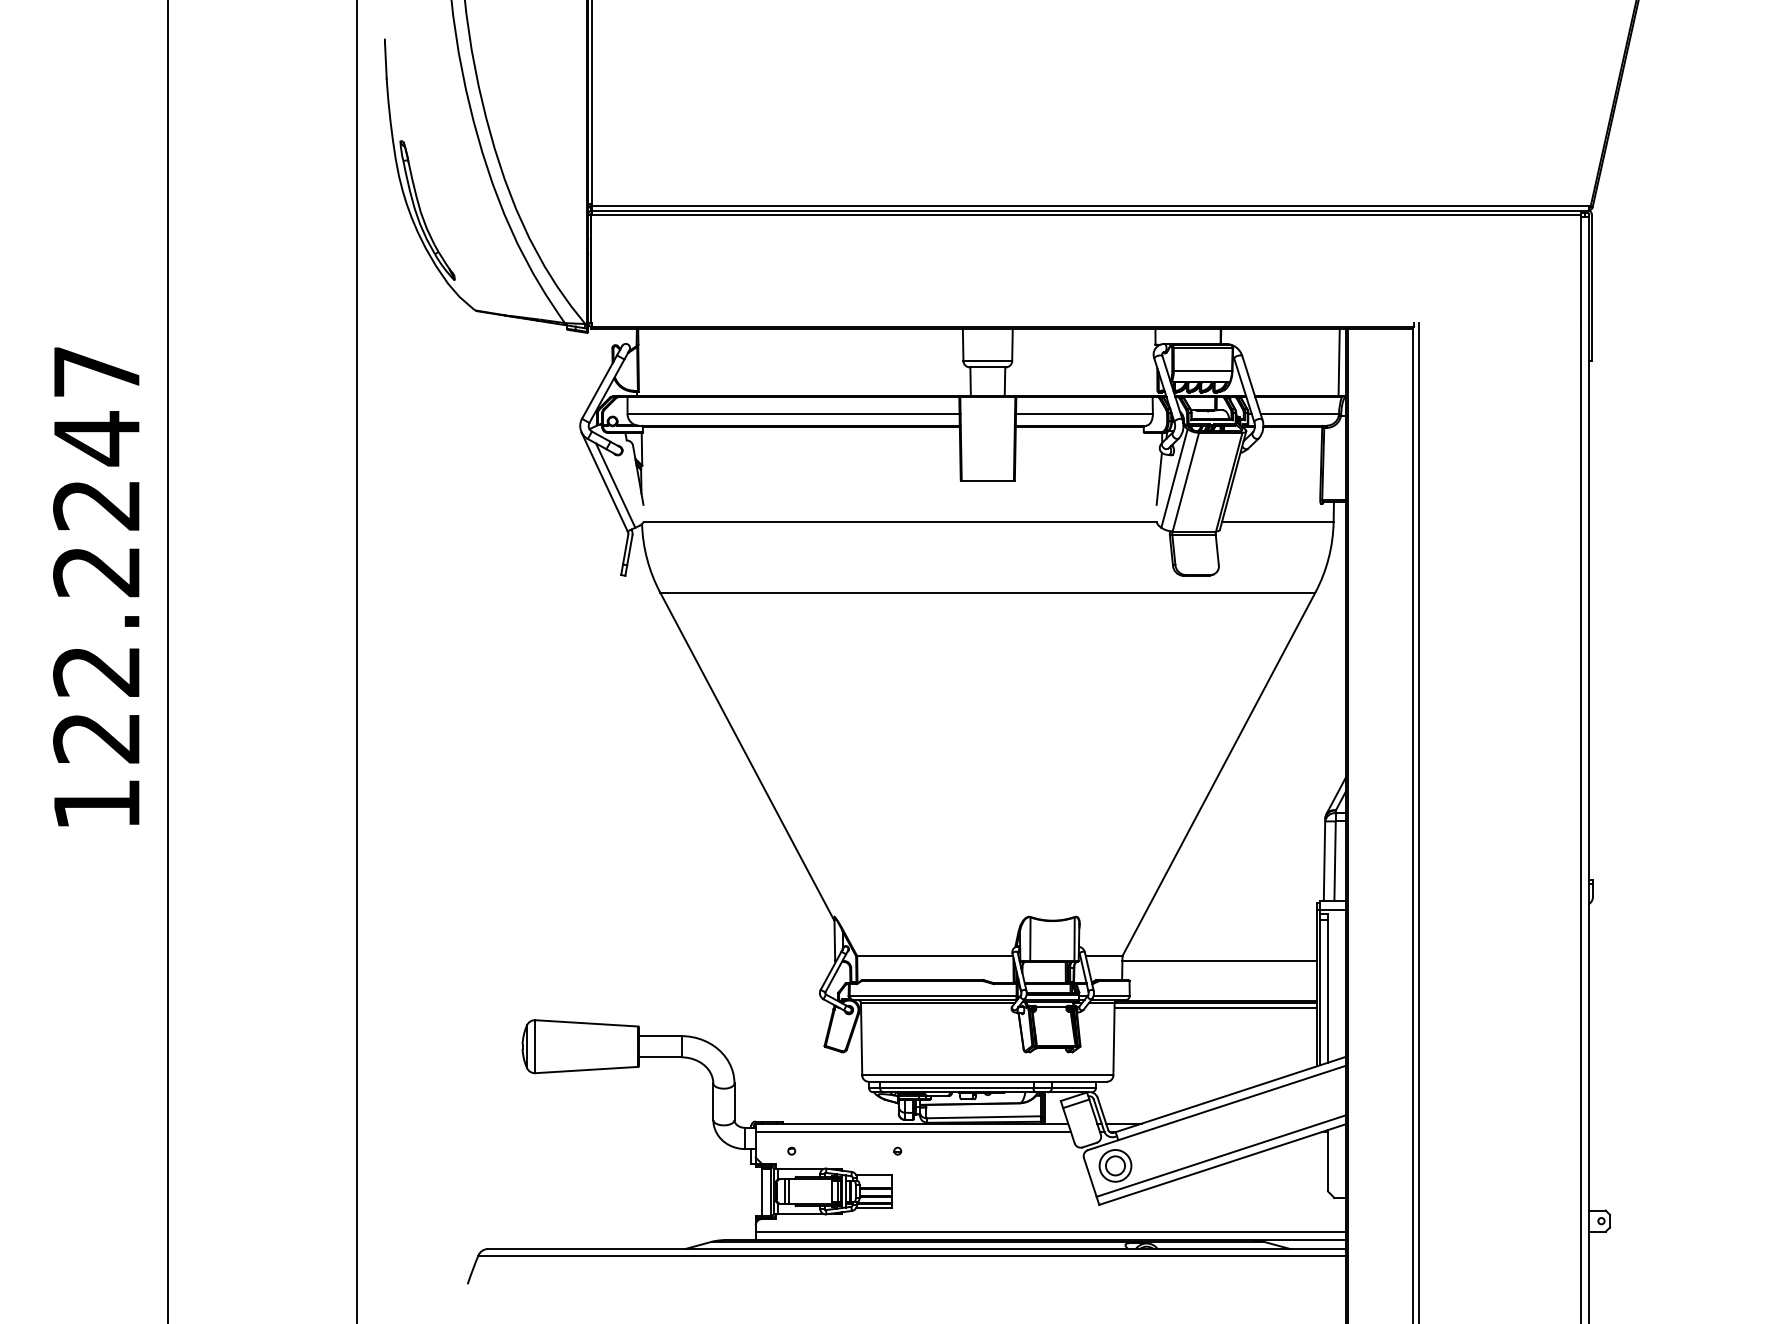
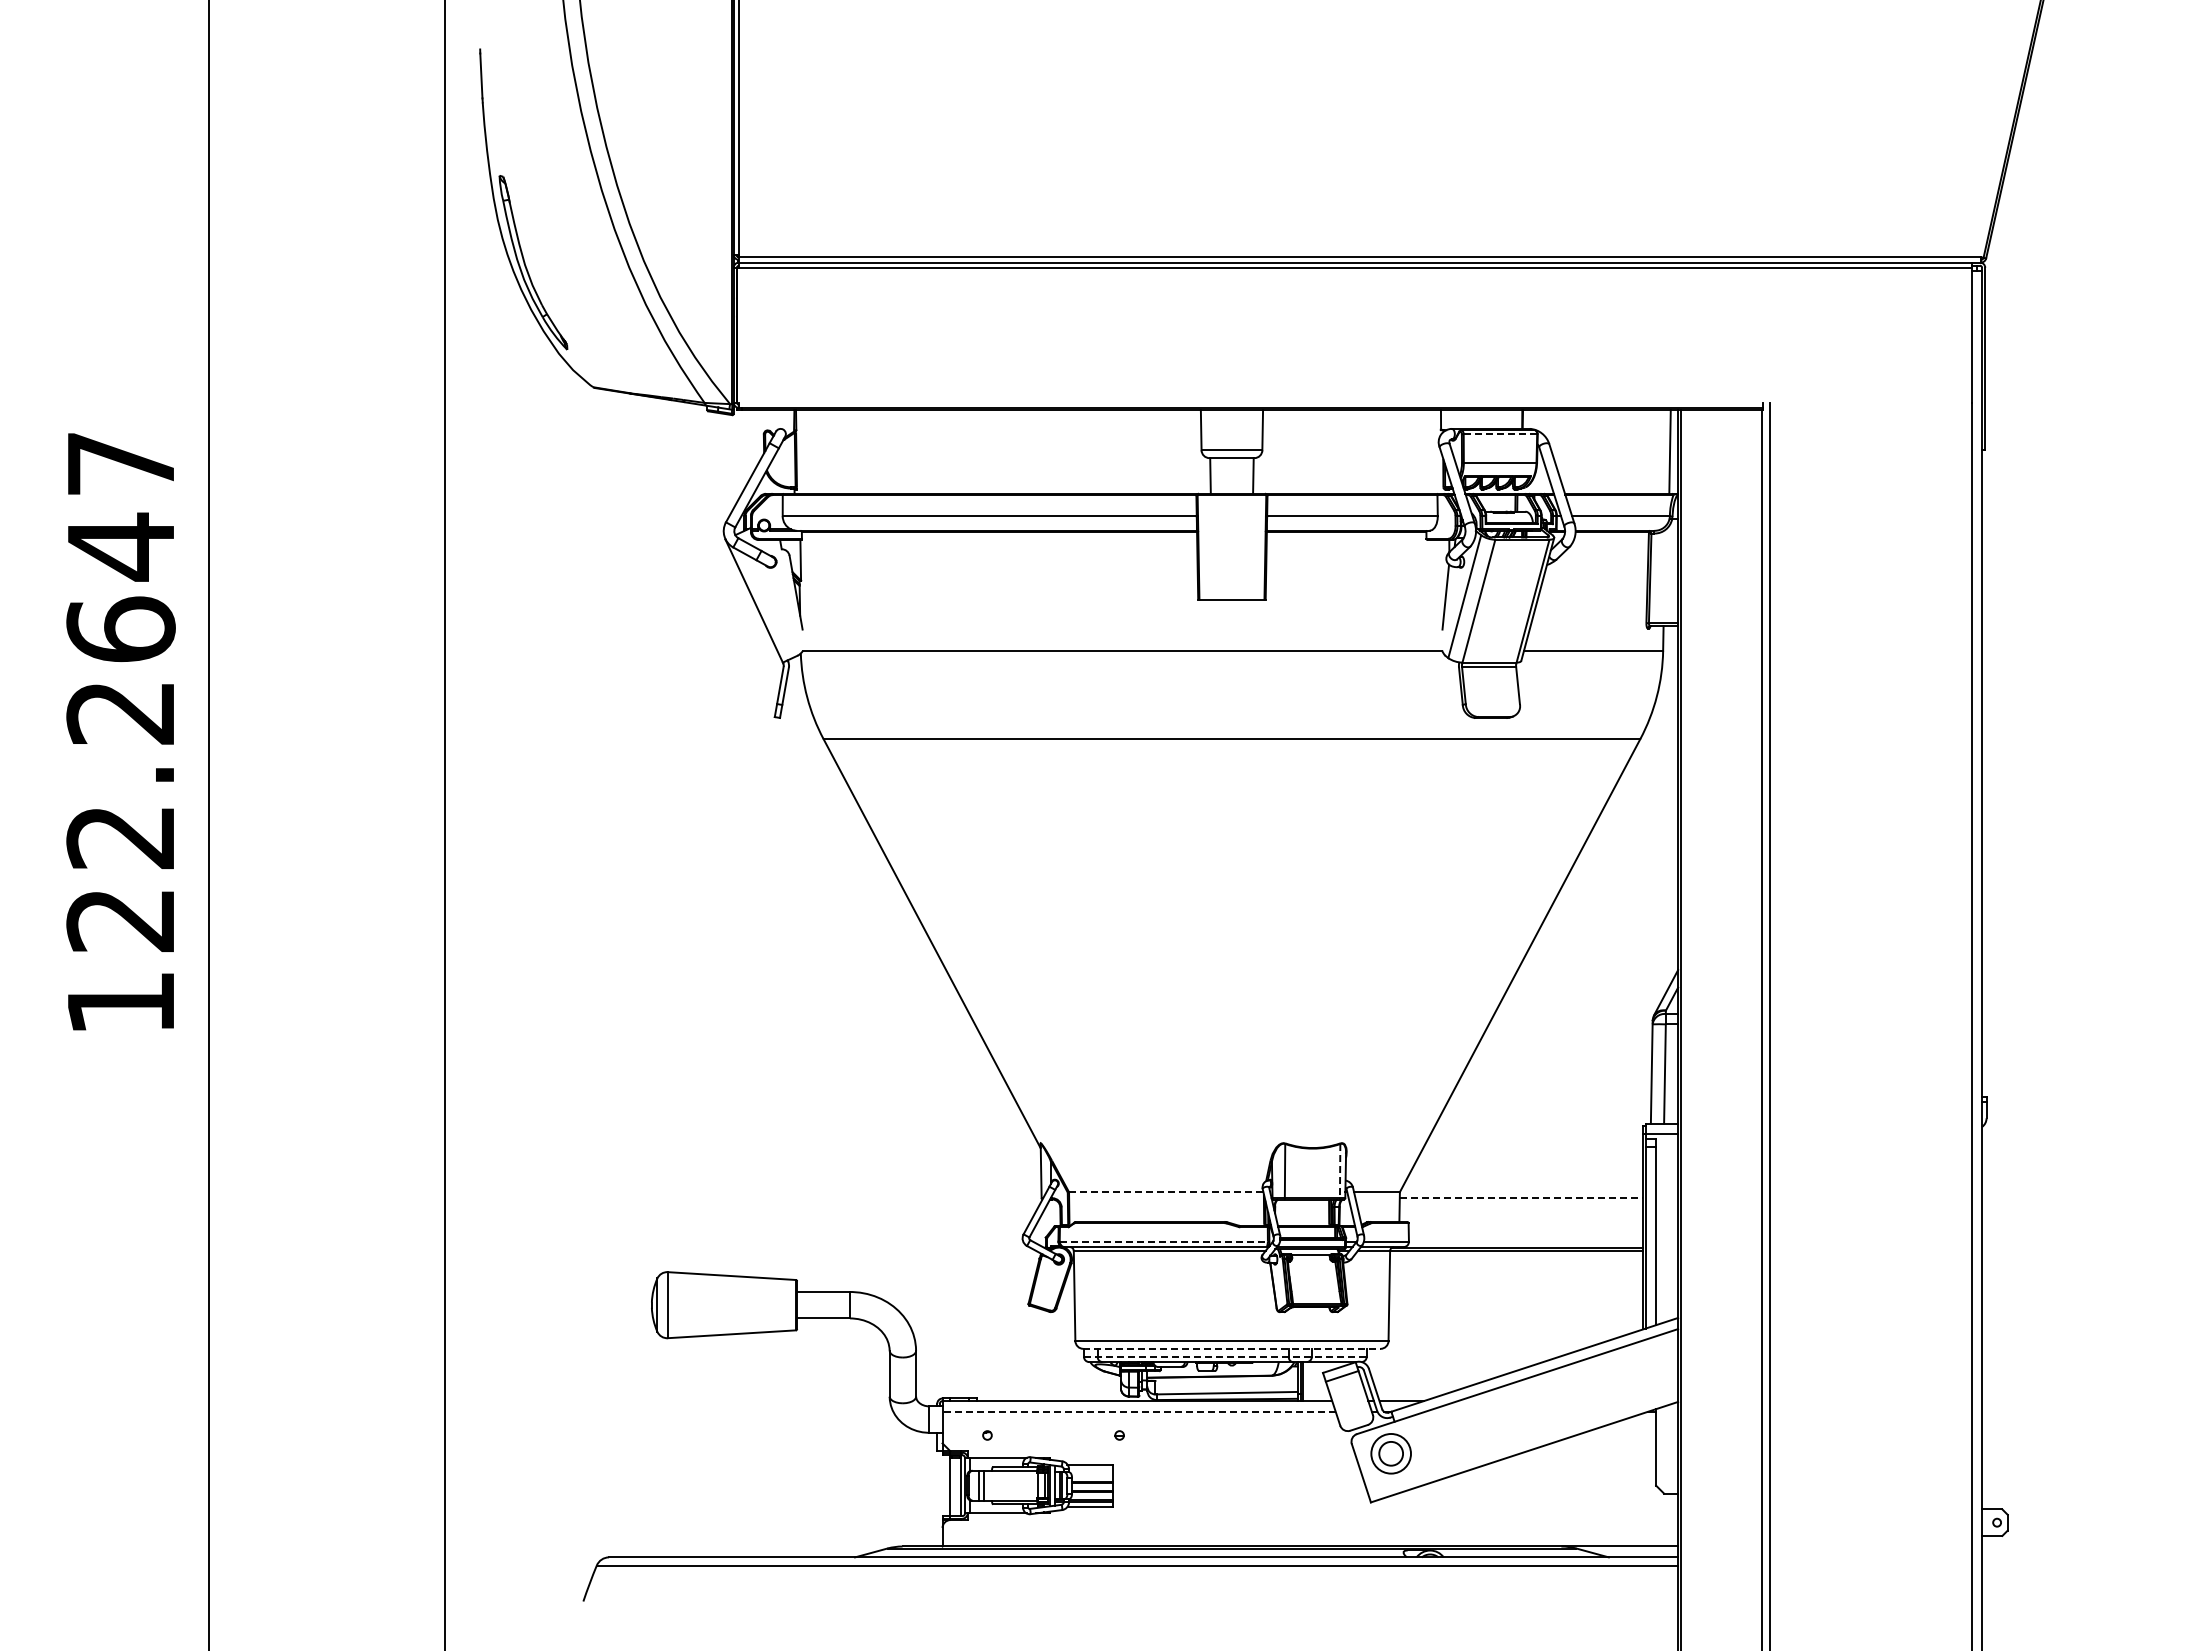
line: (1203, 348) -> (1500, 434), solid -> dashed
line: (615, 485) -> (767, 605), removed
text: (96, 504) -> (120, 629), 122.2247 -> 122.2647
line: (1074, 939) -> (1340, 1171), solid -> dashed
line: (935, 956) -> (1166, 1192), solid -> dashed
line: (1220, 961) -> (1521, 1198), solid -> dashed
line: (933, 995) -> (1164, 1241), solid -> dashed
line: (1216, 1007) -> (1516, 1256), removed
line: (987, 1081) -> (1231, 1348), solid -> dashed
line: (982, 1087) -> (1225, 1356), solid -> dashed
line: (913, 1131) -> (1139, 1411), solid -> dashed
line: (1220, 1156) -> (1522, 1441), removed
line: (1050, 1231) -> (1310, 1535), removed

